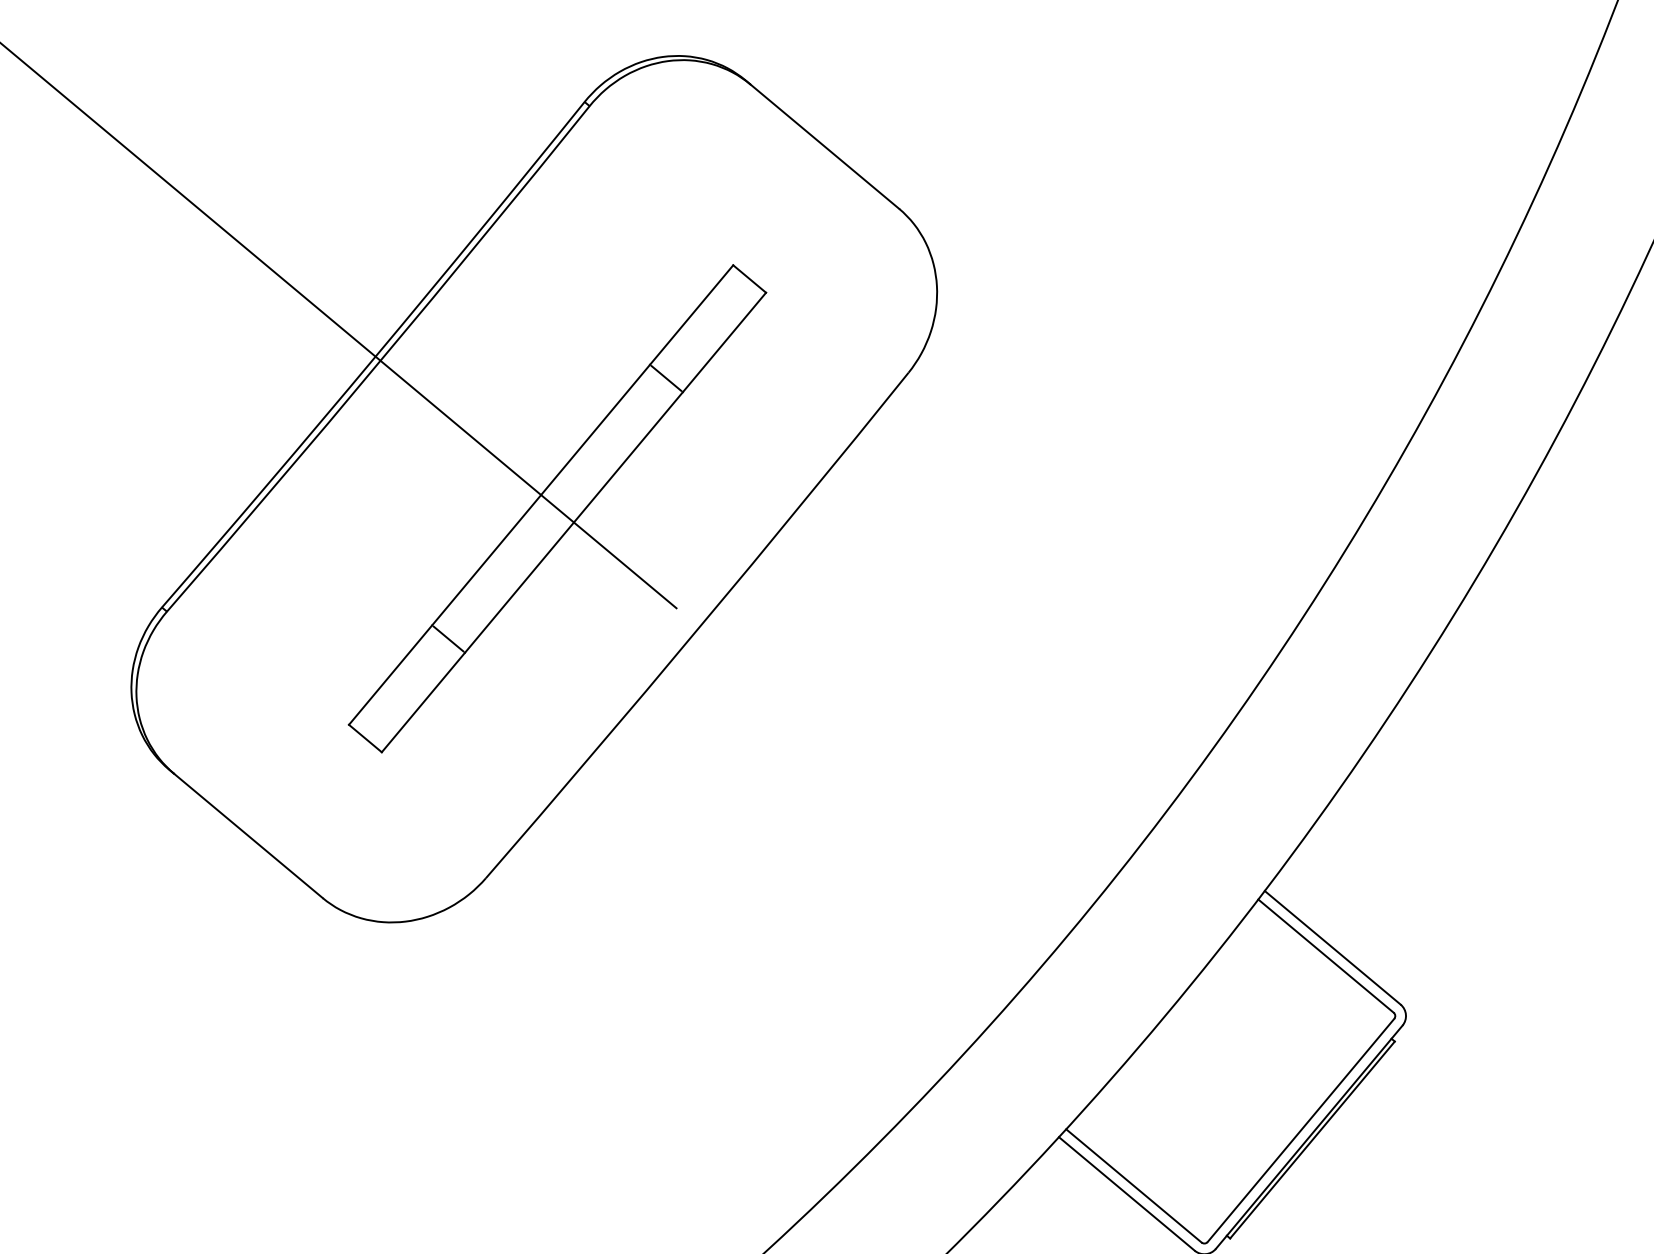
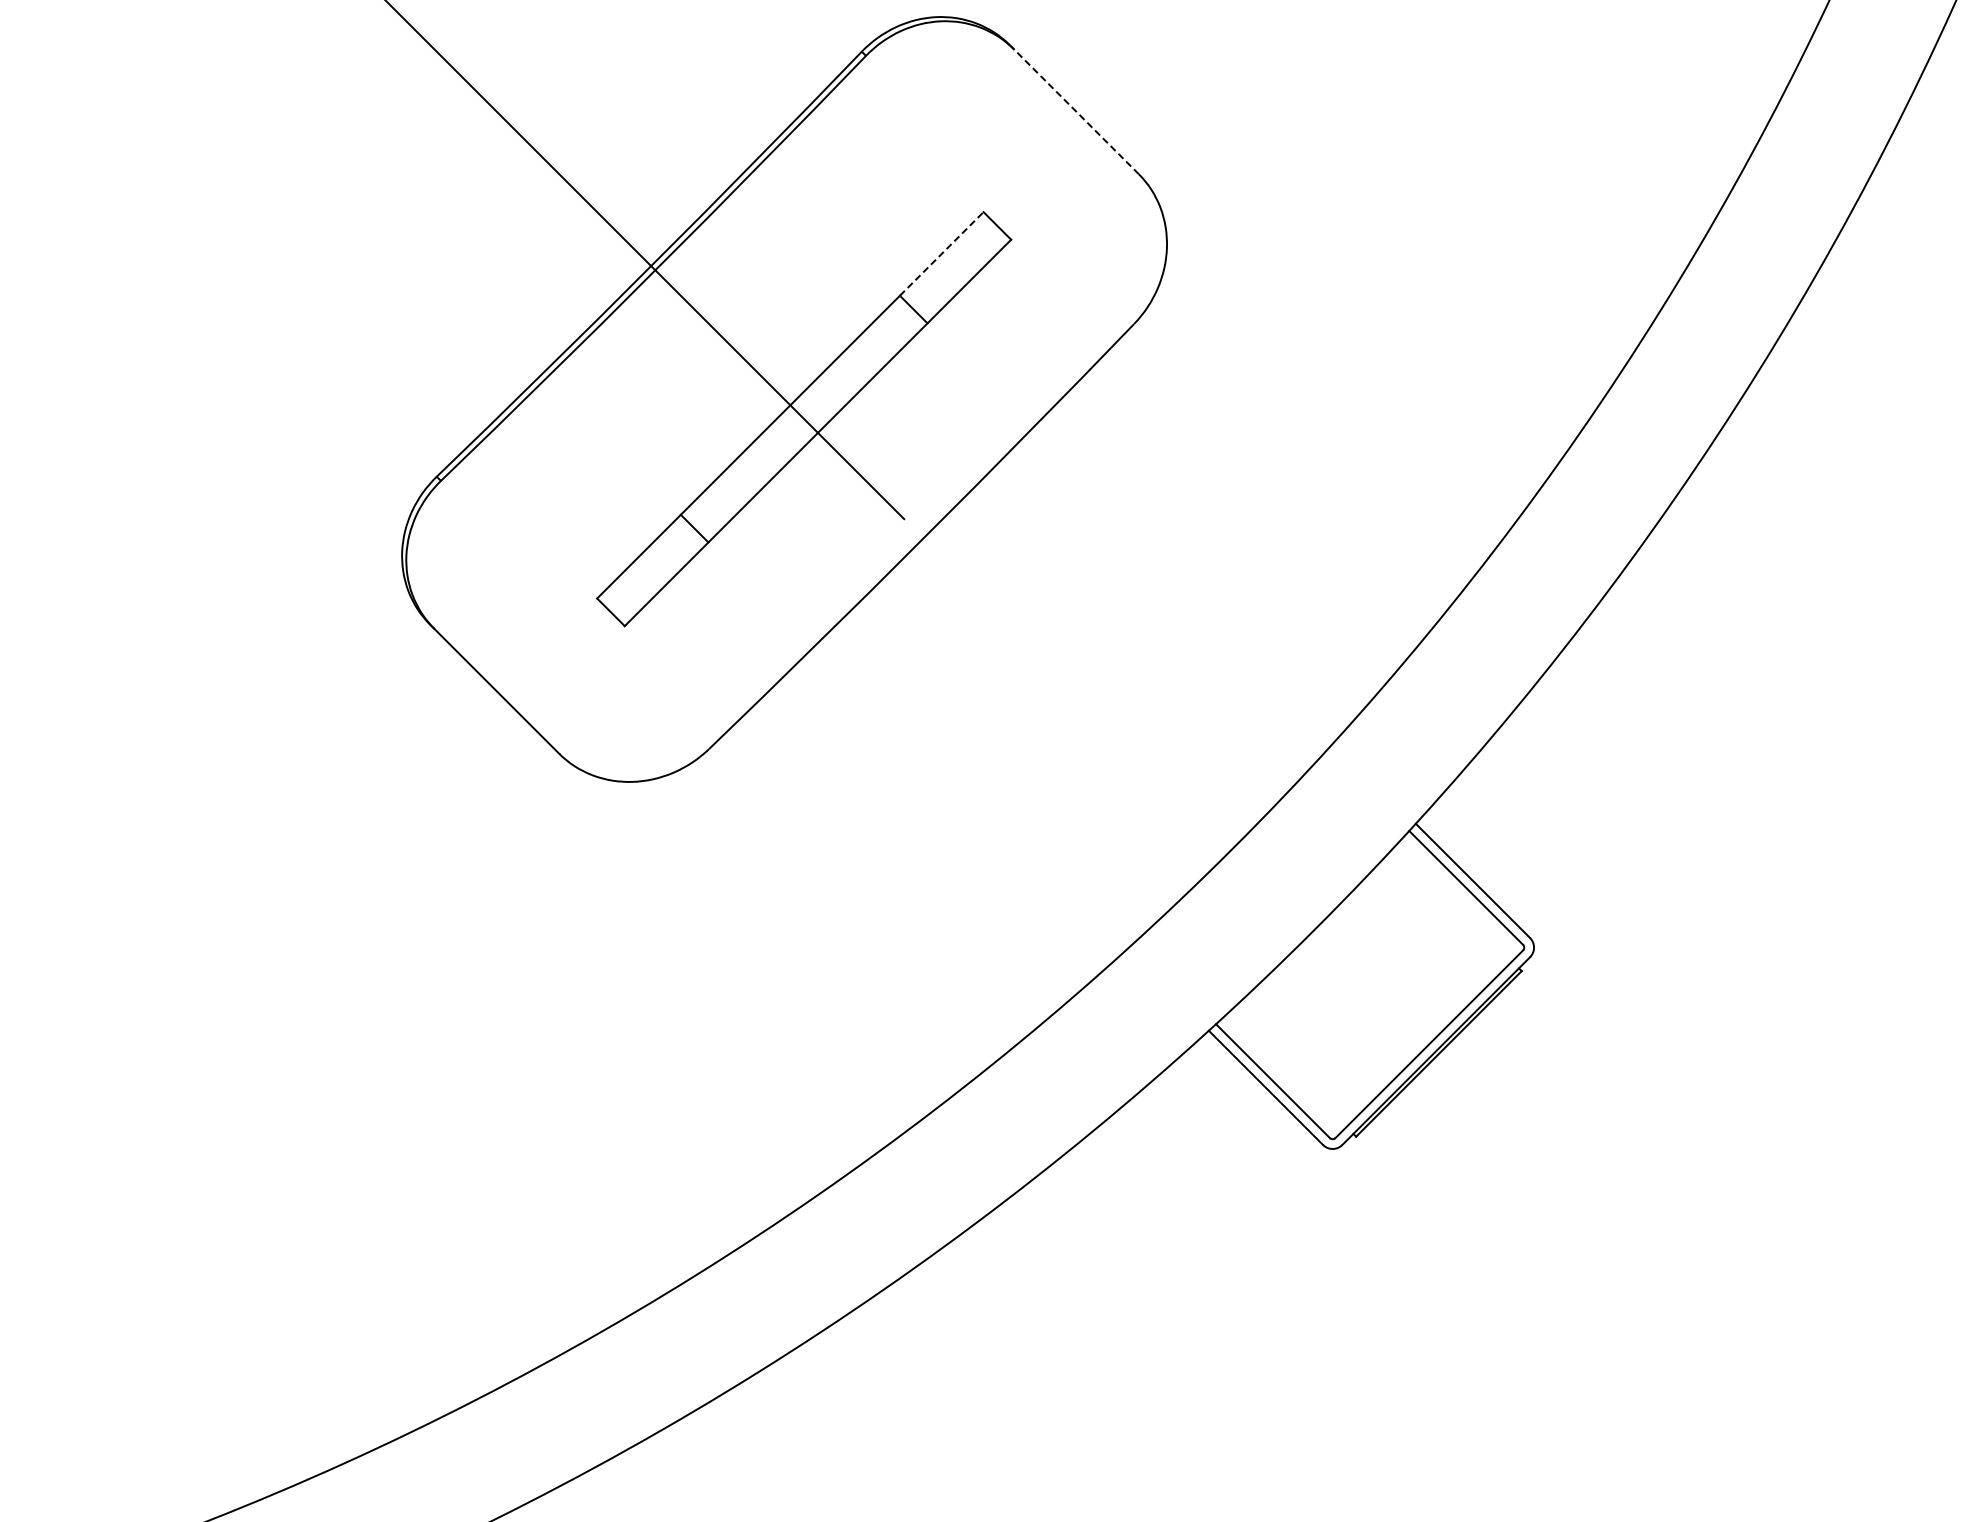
line: (824, 146) -> (1076, 111), solid -> dashed
line: (692, 314) -> (942, 253), solid -> dashed

